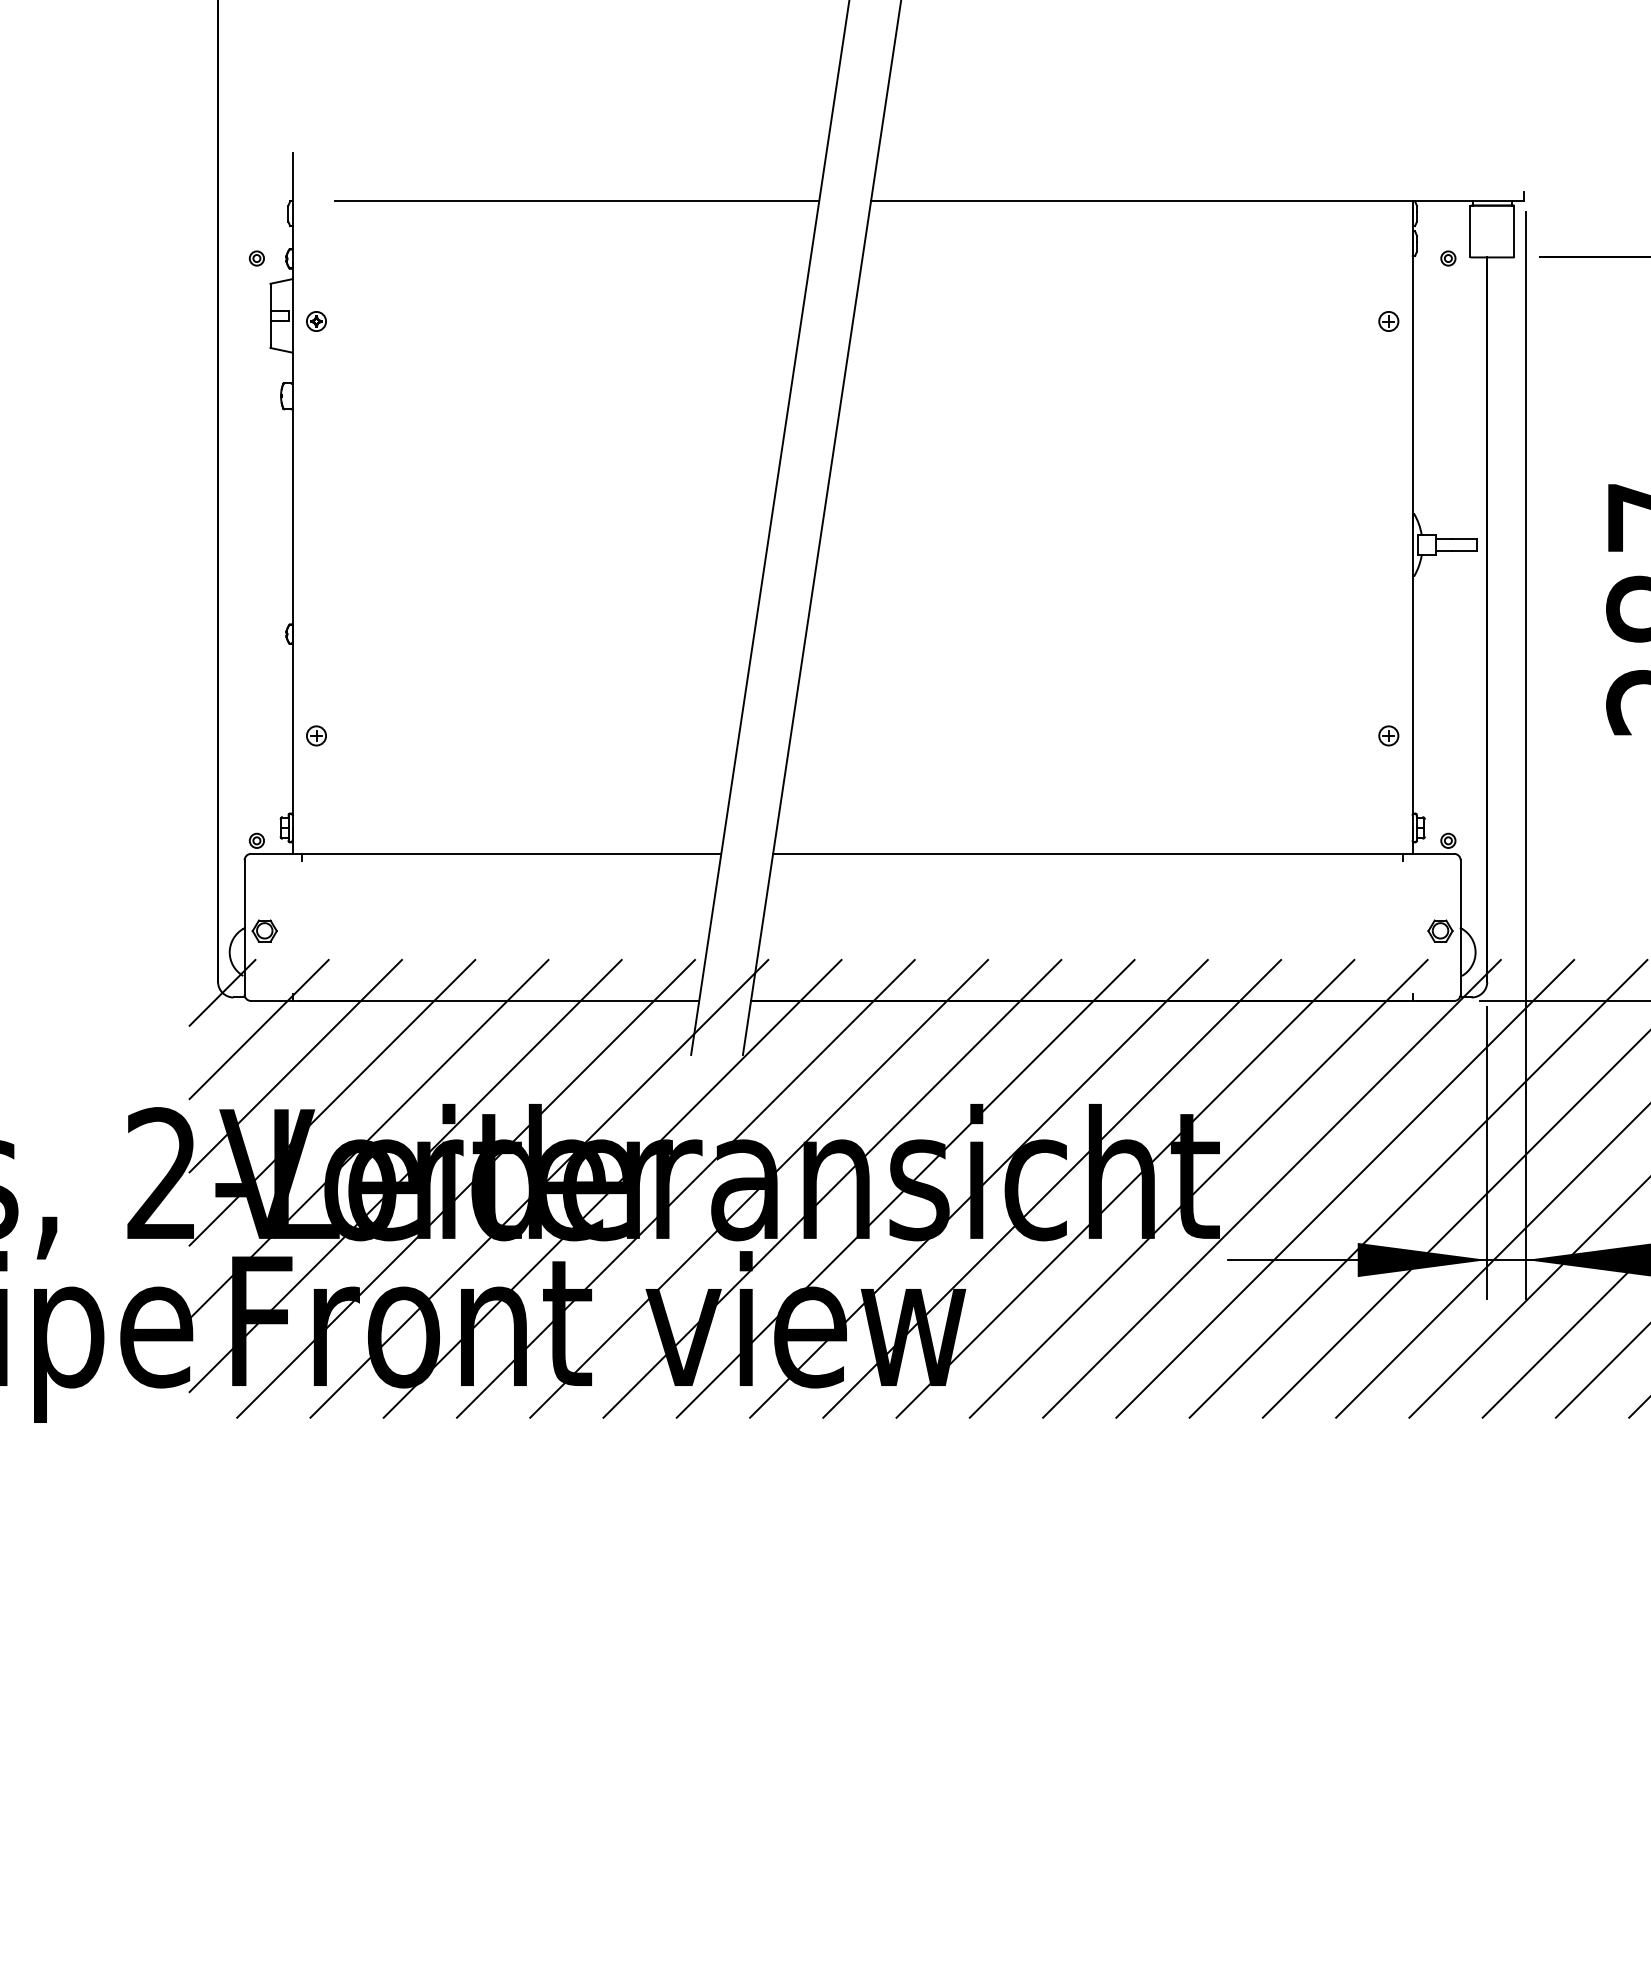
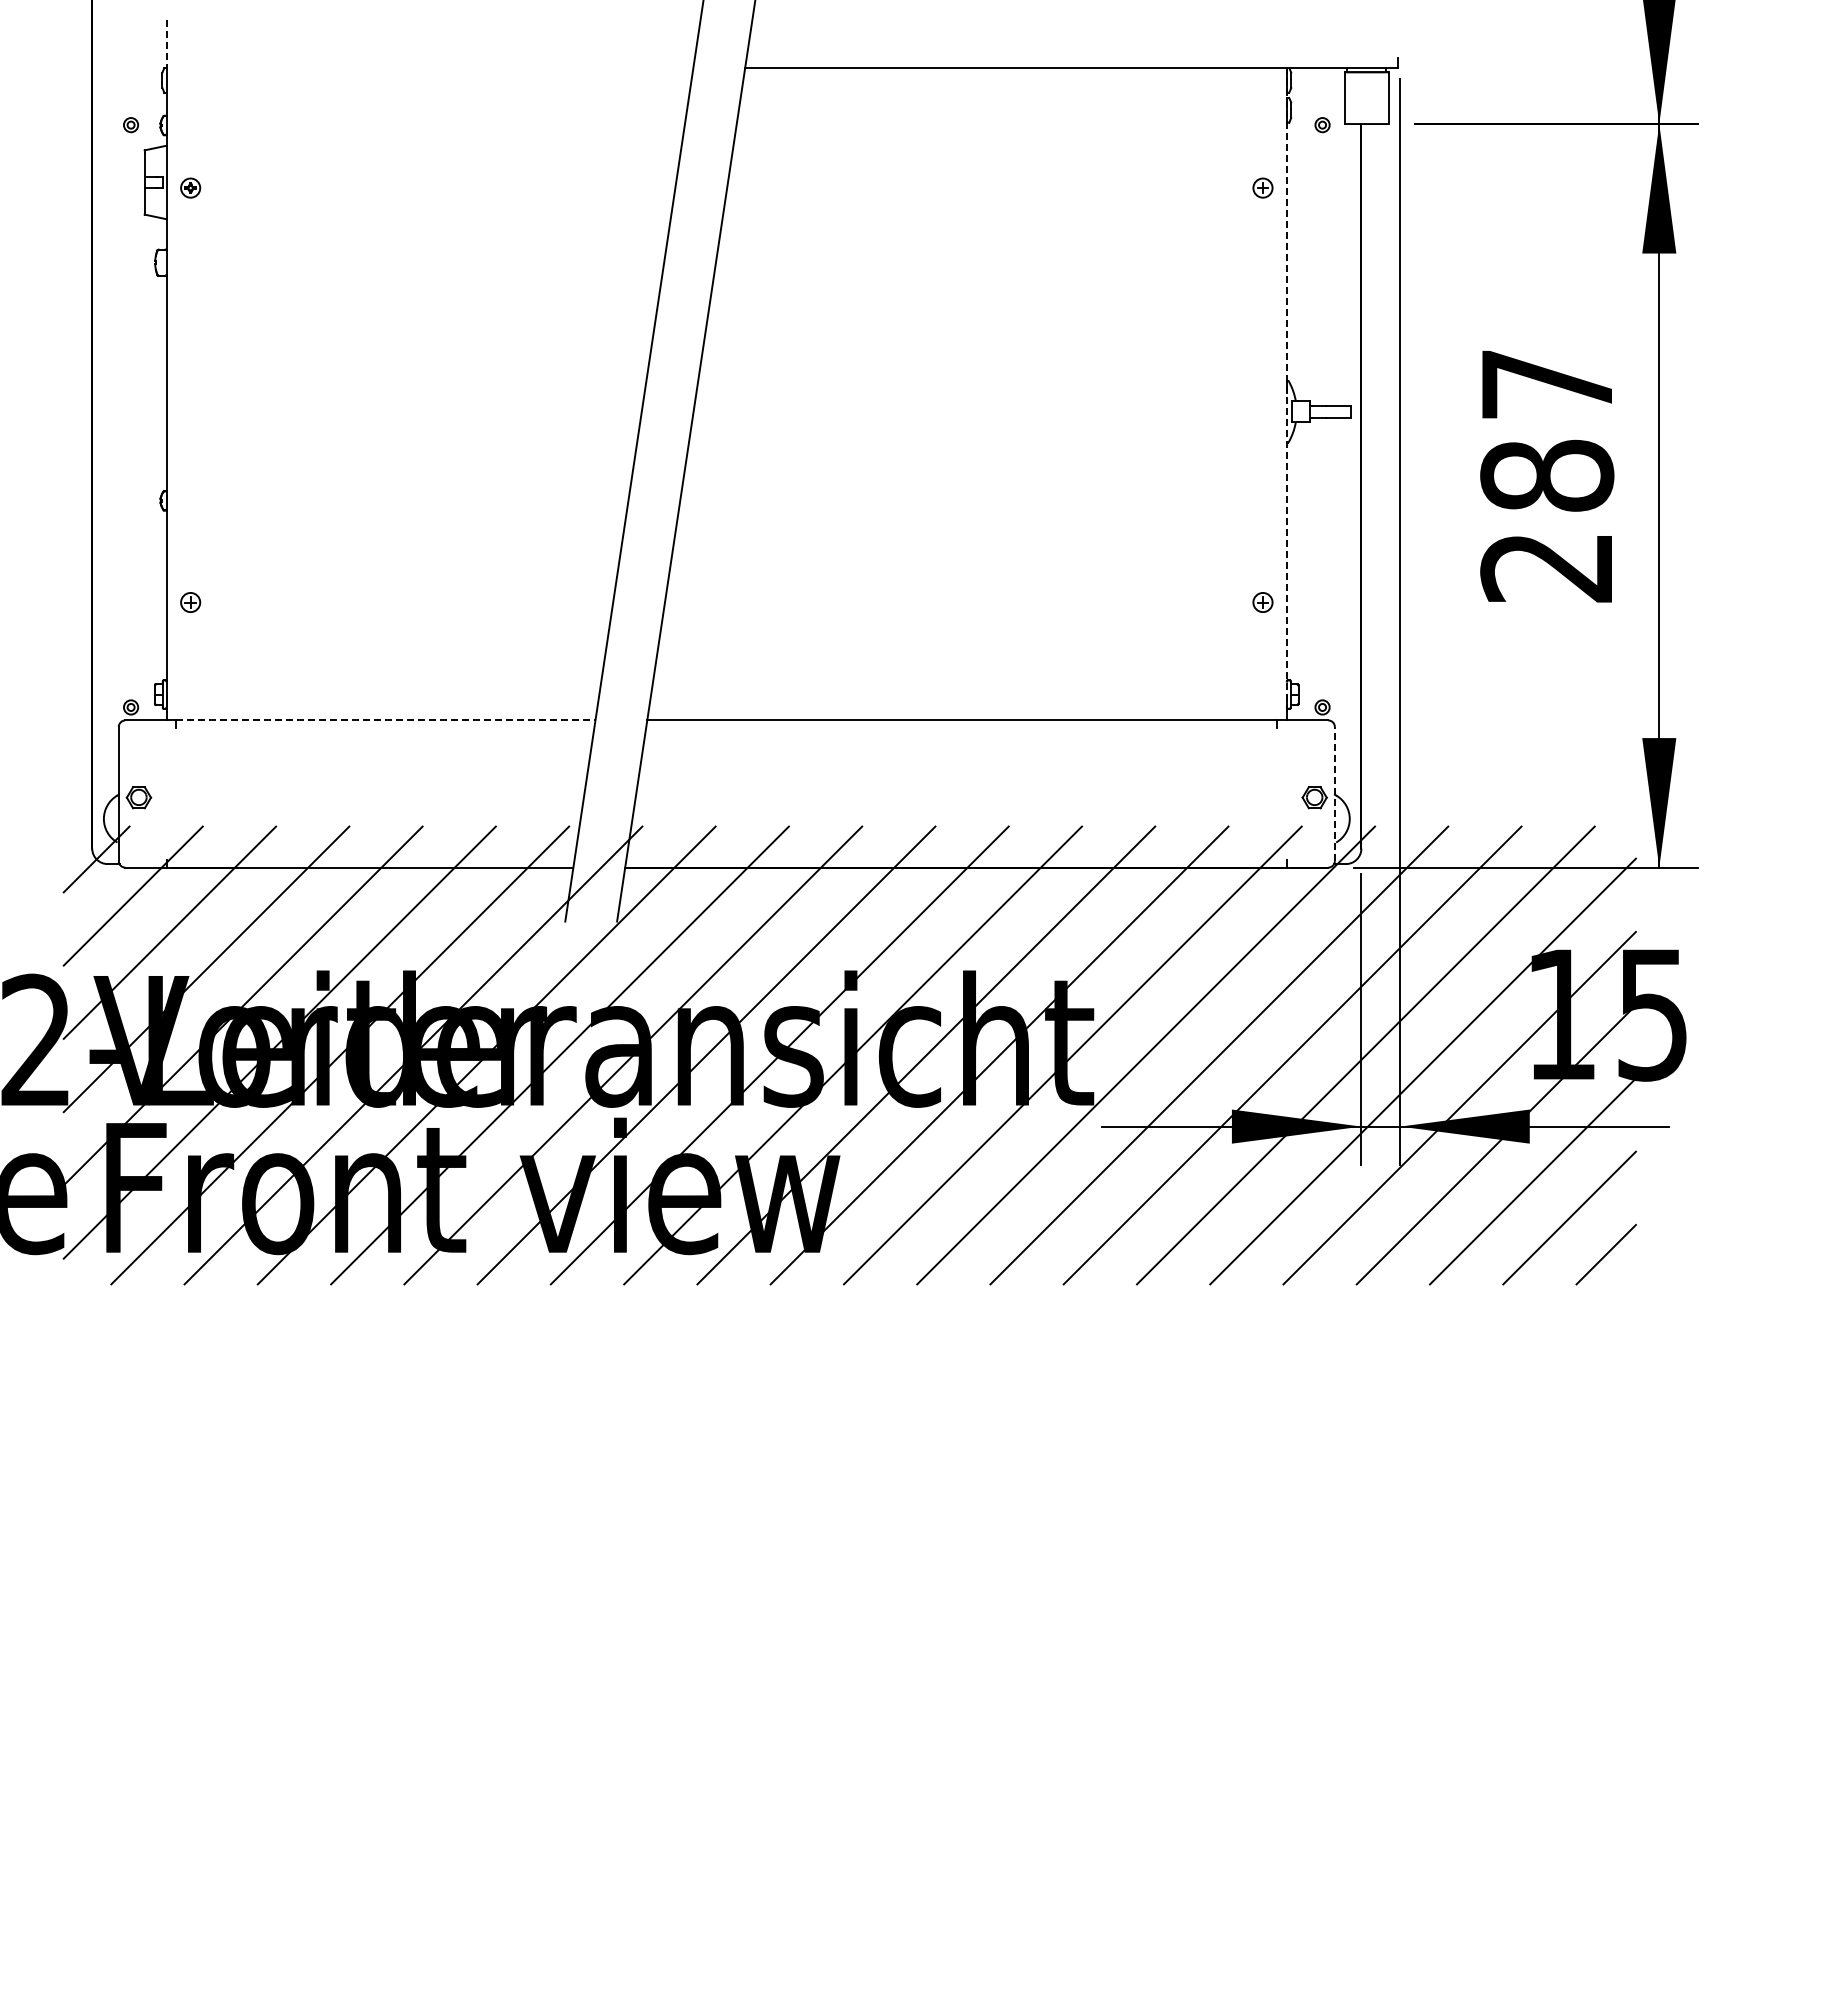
line: (292, 178) -> (166, 45), solid -> dashed
line: (577, 200) -> (451, 67), removed
line: (1412, 524) -> (1286, 391), solid -> dashed
line: (511, 853) -> (385, 720), solid -> dashed
line: (1460, 926) -> (1334, 793), solid -> dashed

